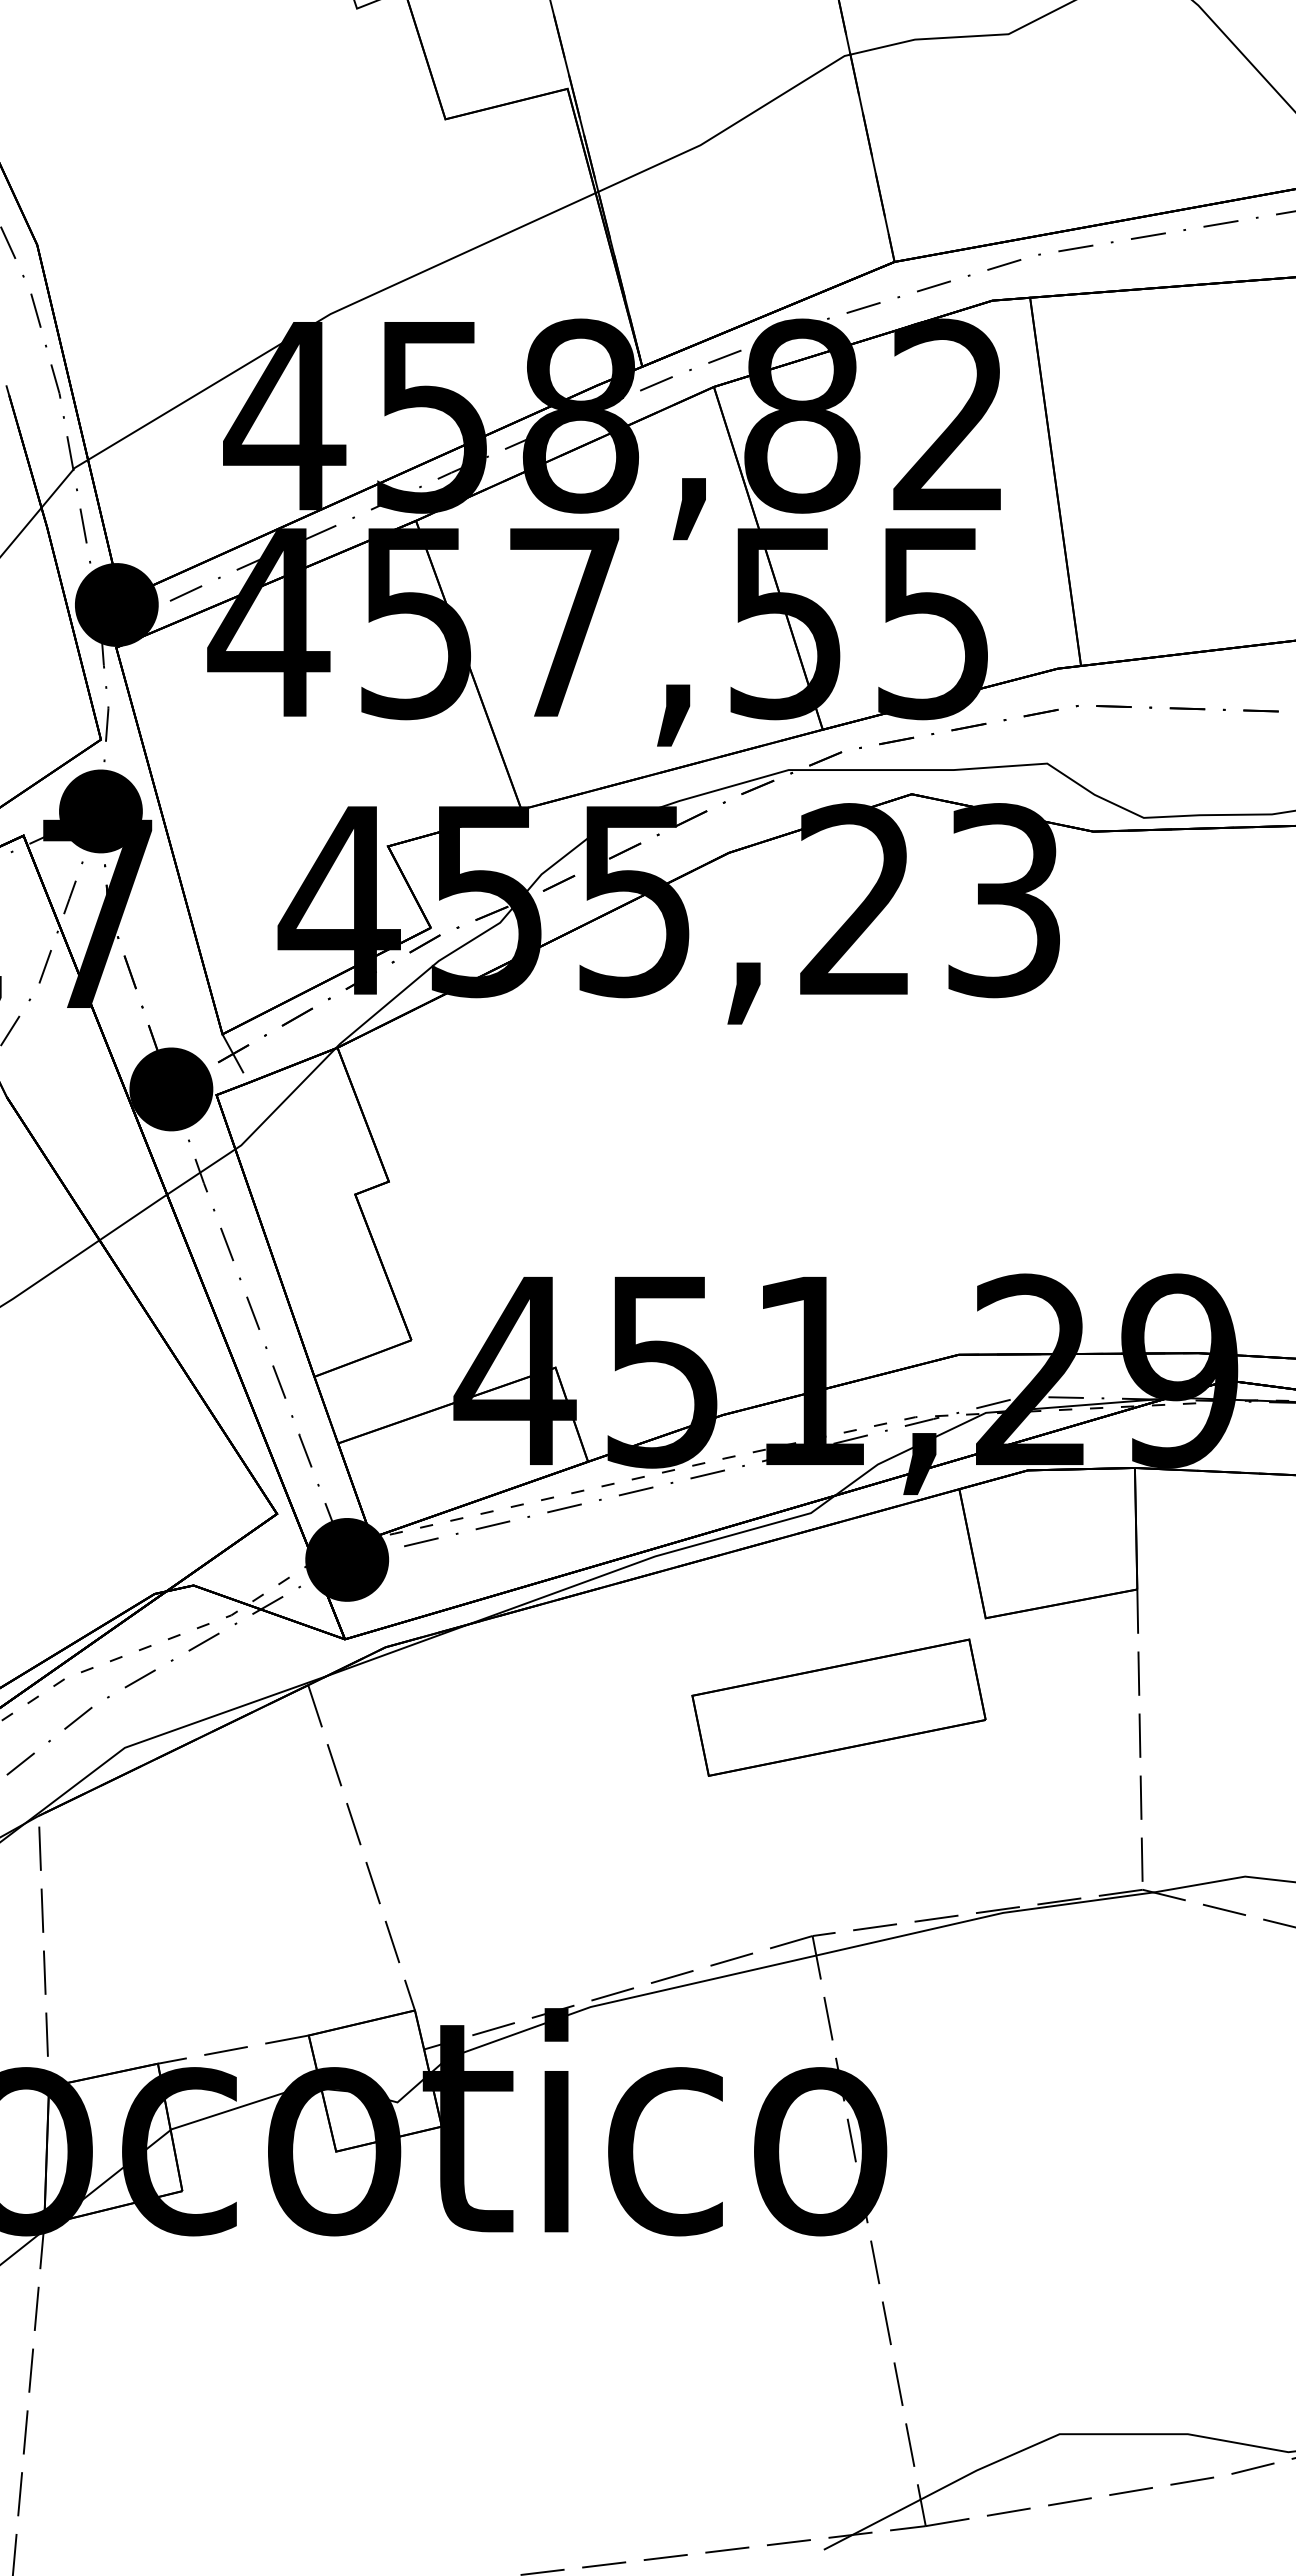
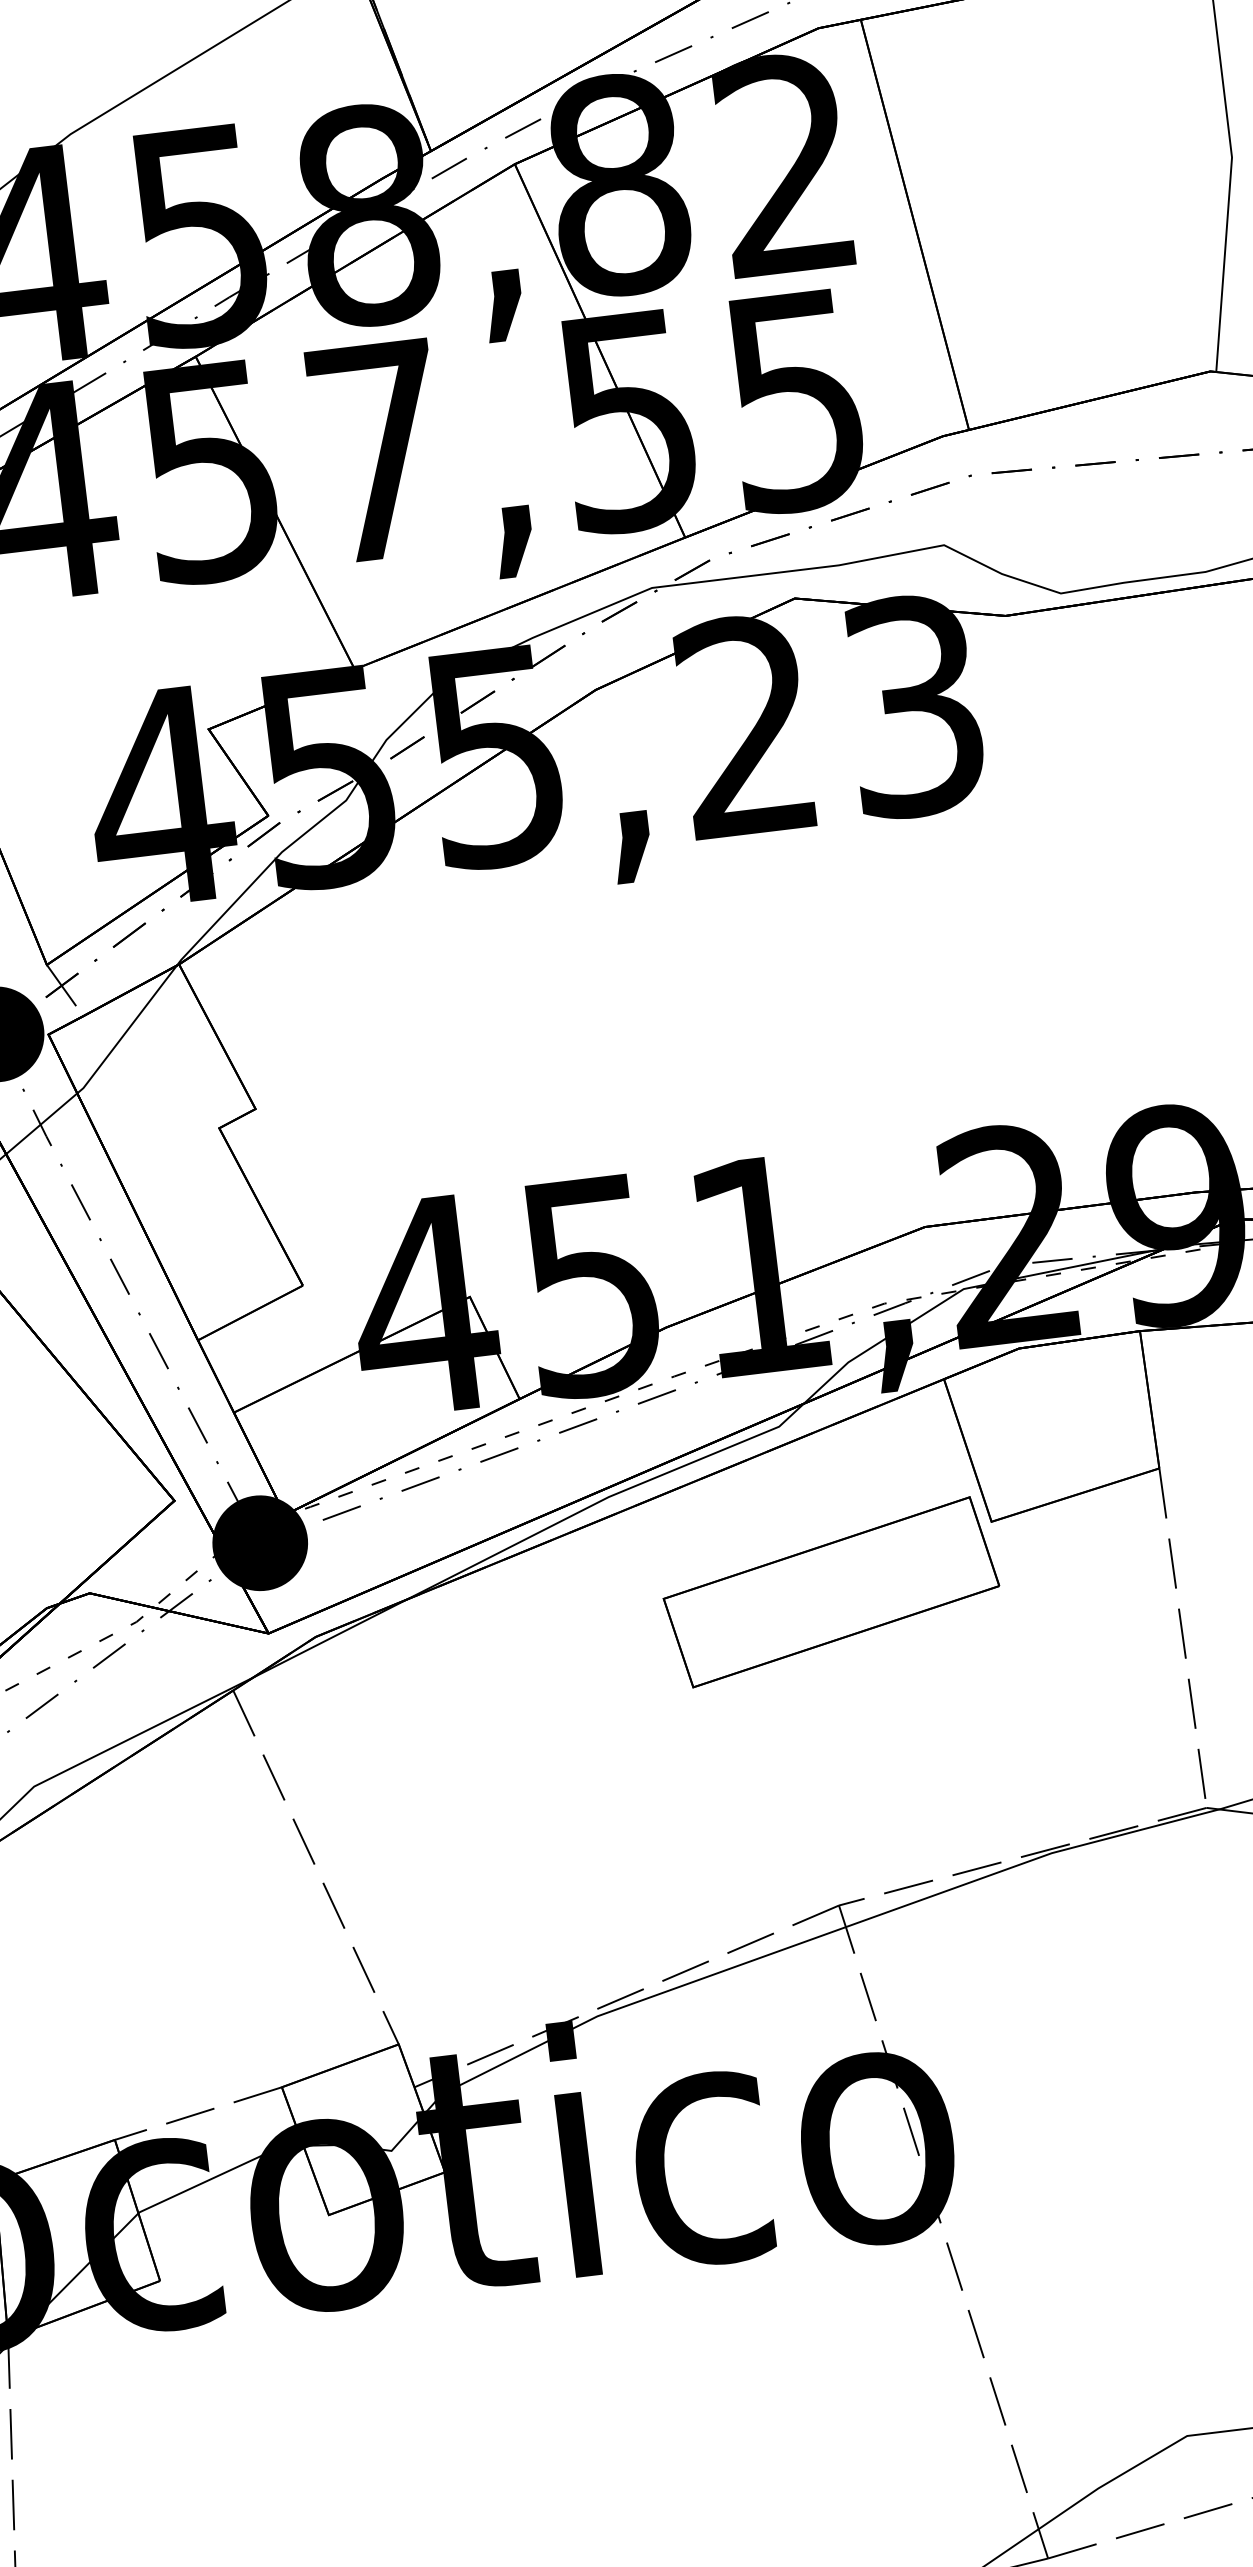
part: (838, 1707) -> (830, 1592), moved

